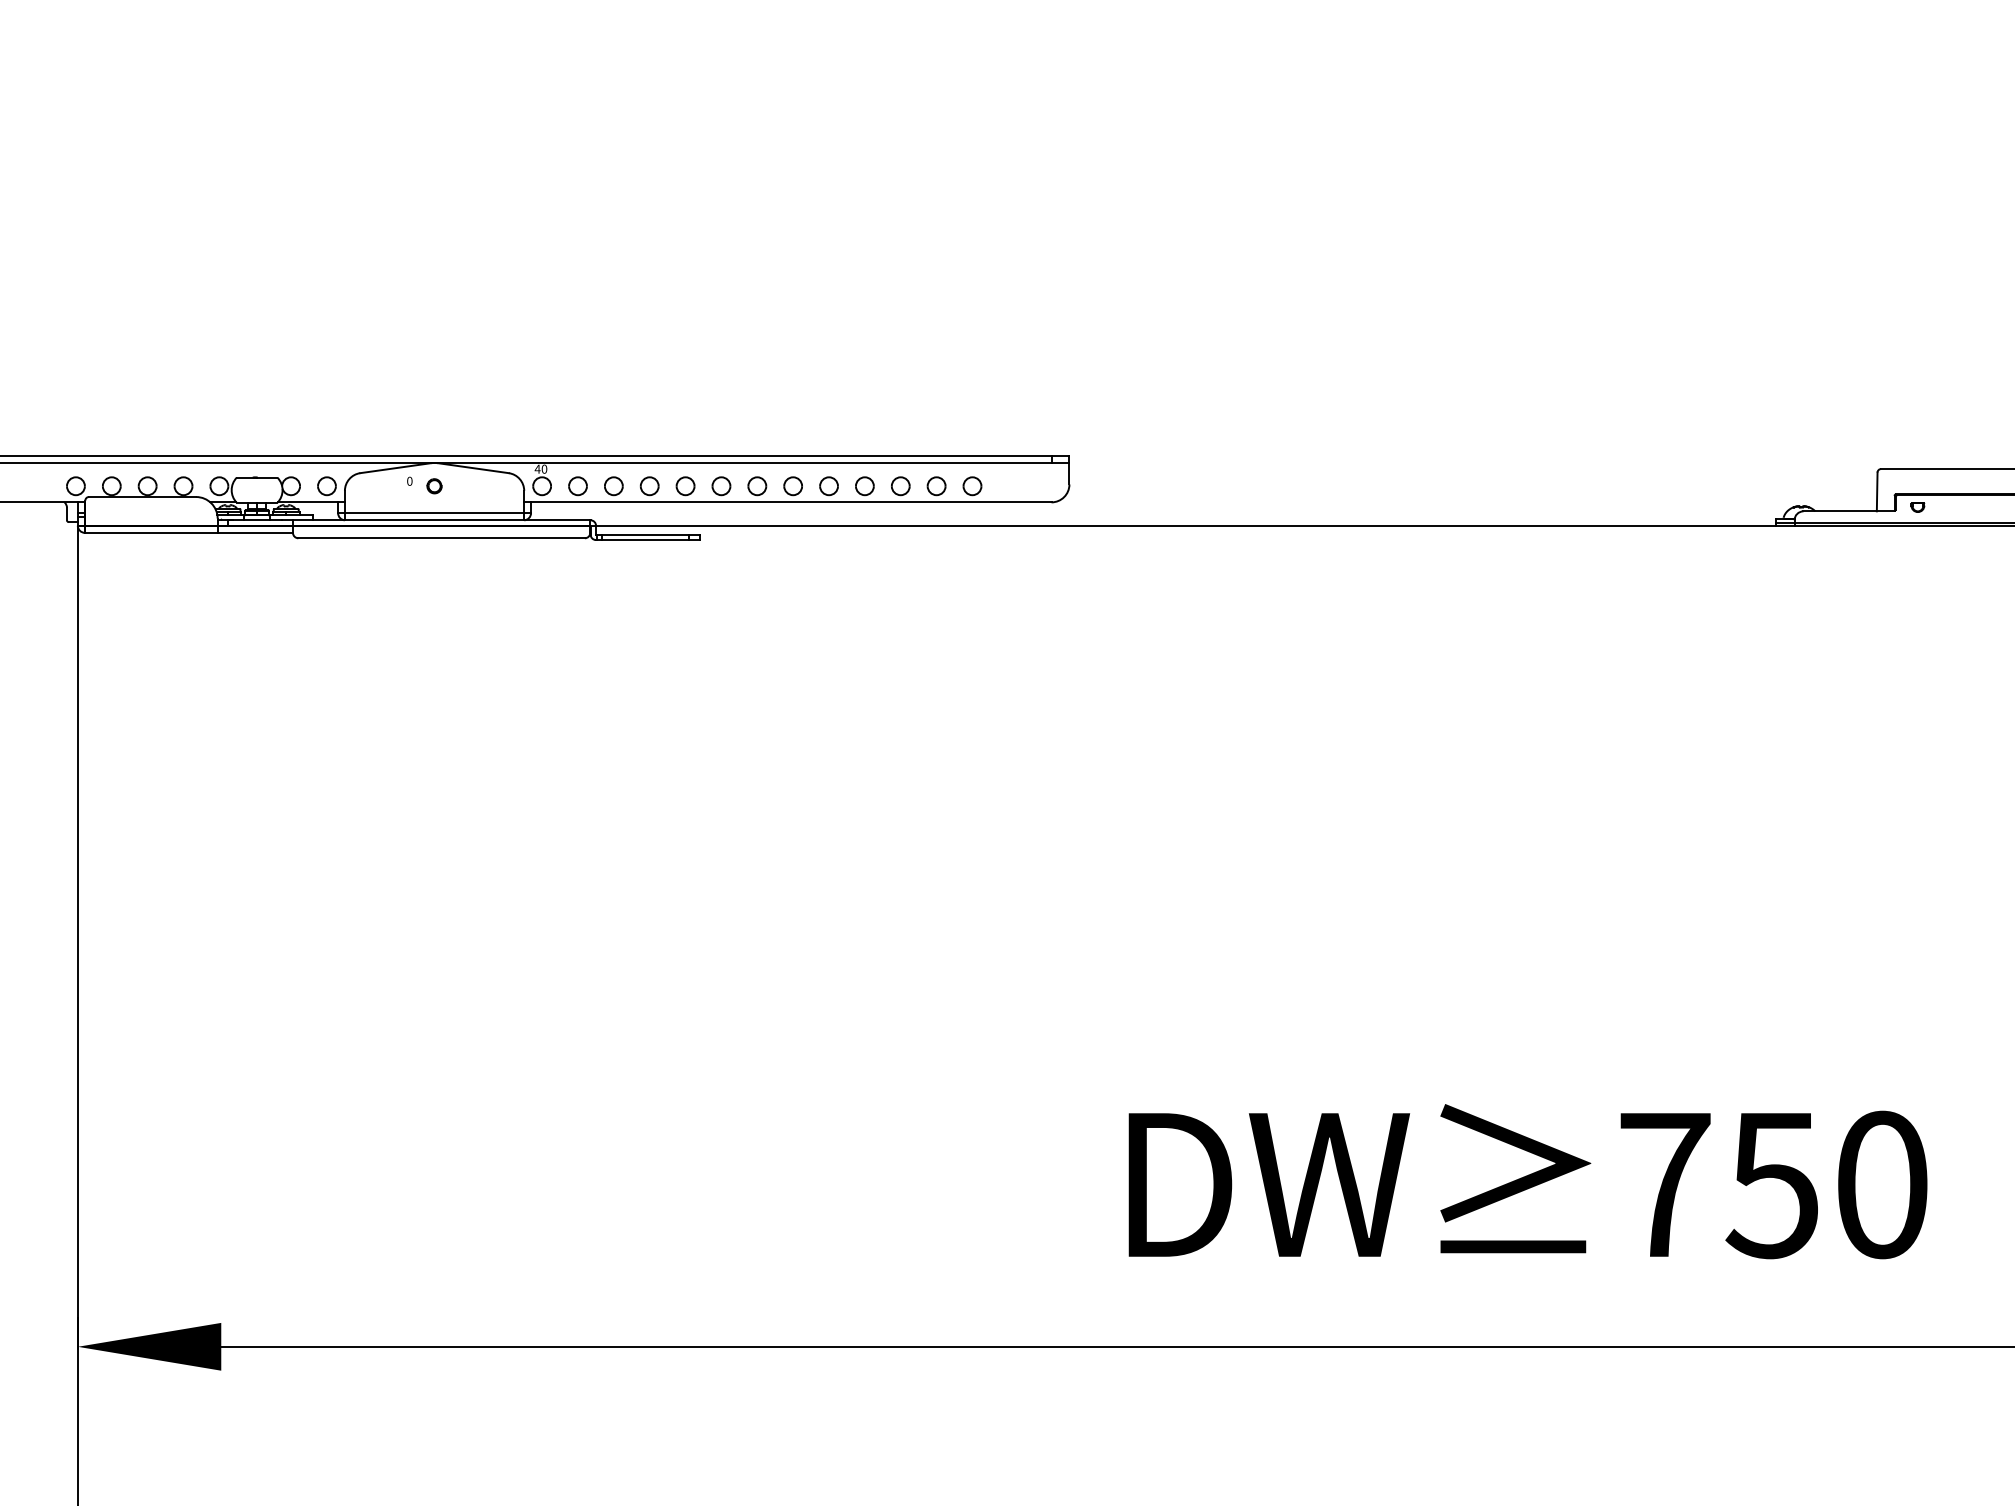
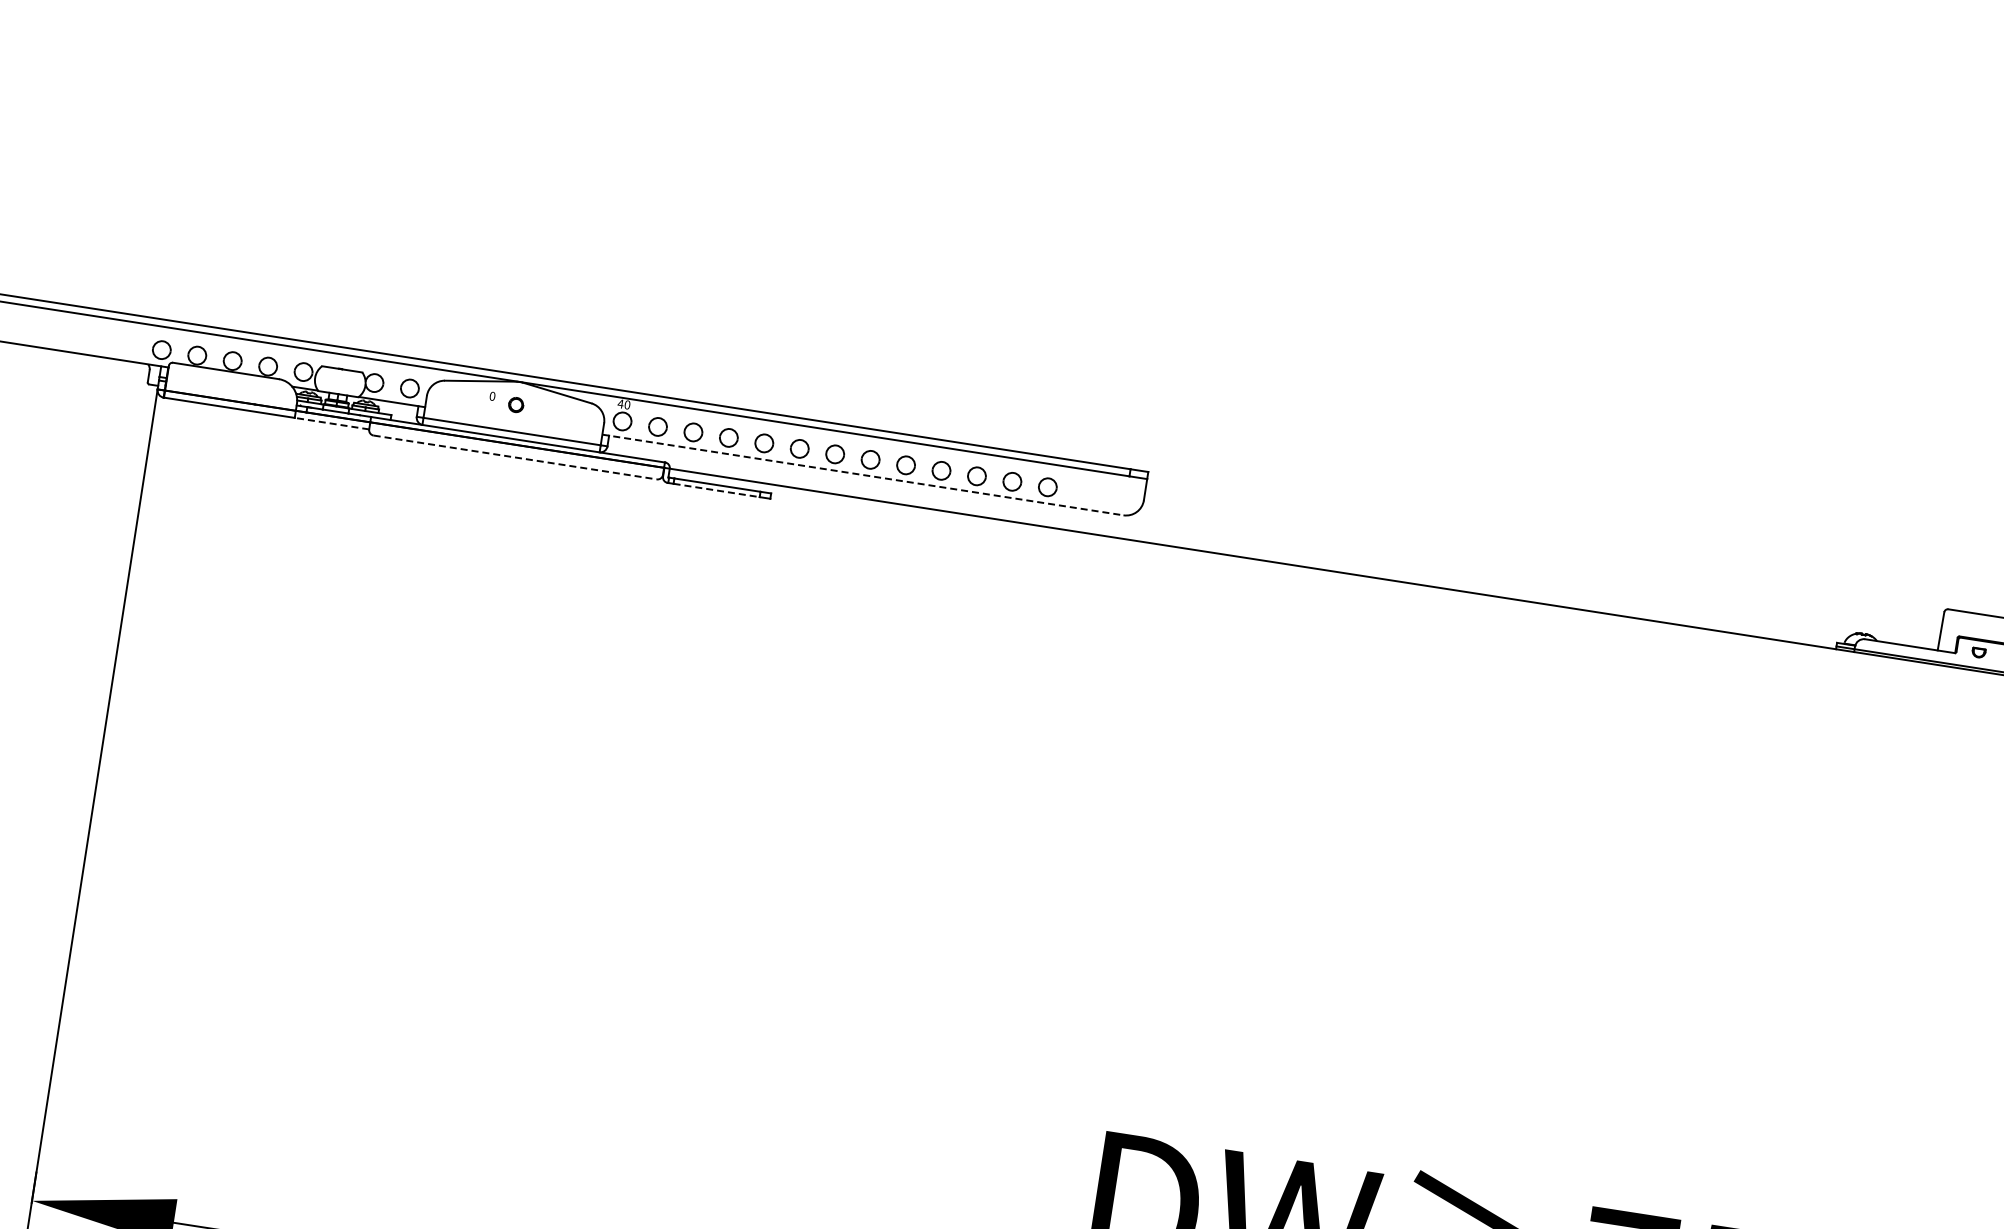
line: (787, 502) -> (862, 475), solid -> dashed
line: (255, 532) -> (332, 423), solid -> dashed
line: (442, 538) -> (516, 457), solid -> dashed
line: (645, 540) -> (716, 490), solid -> dashed

